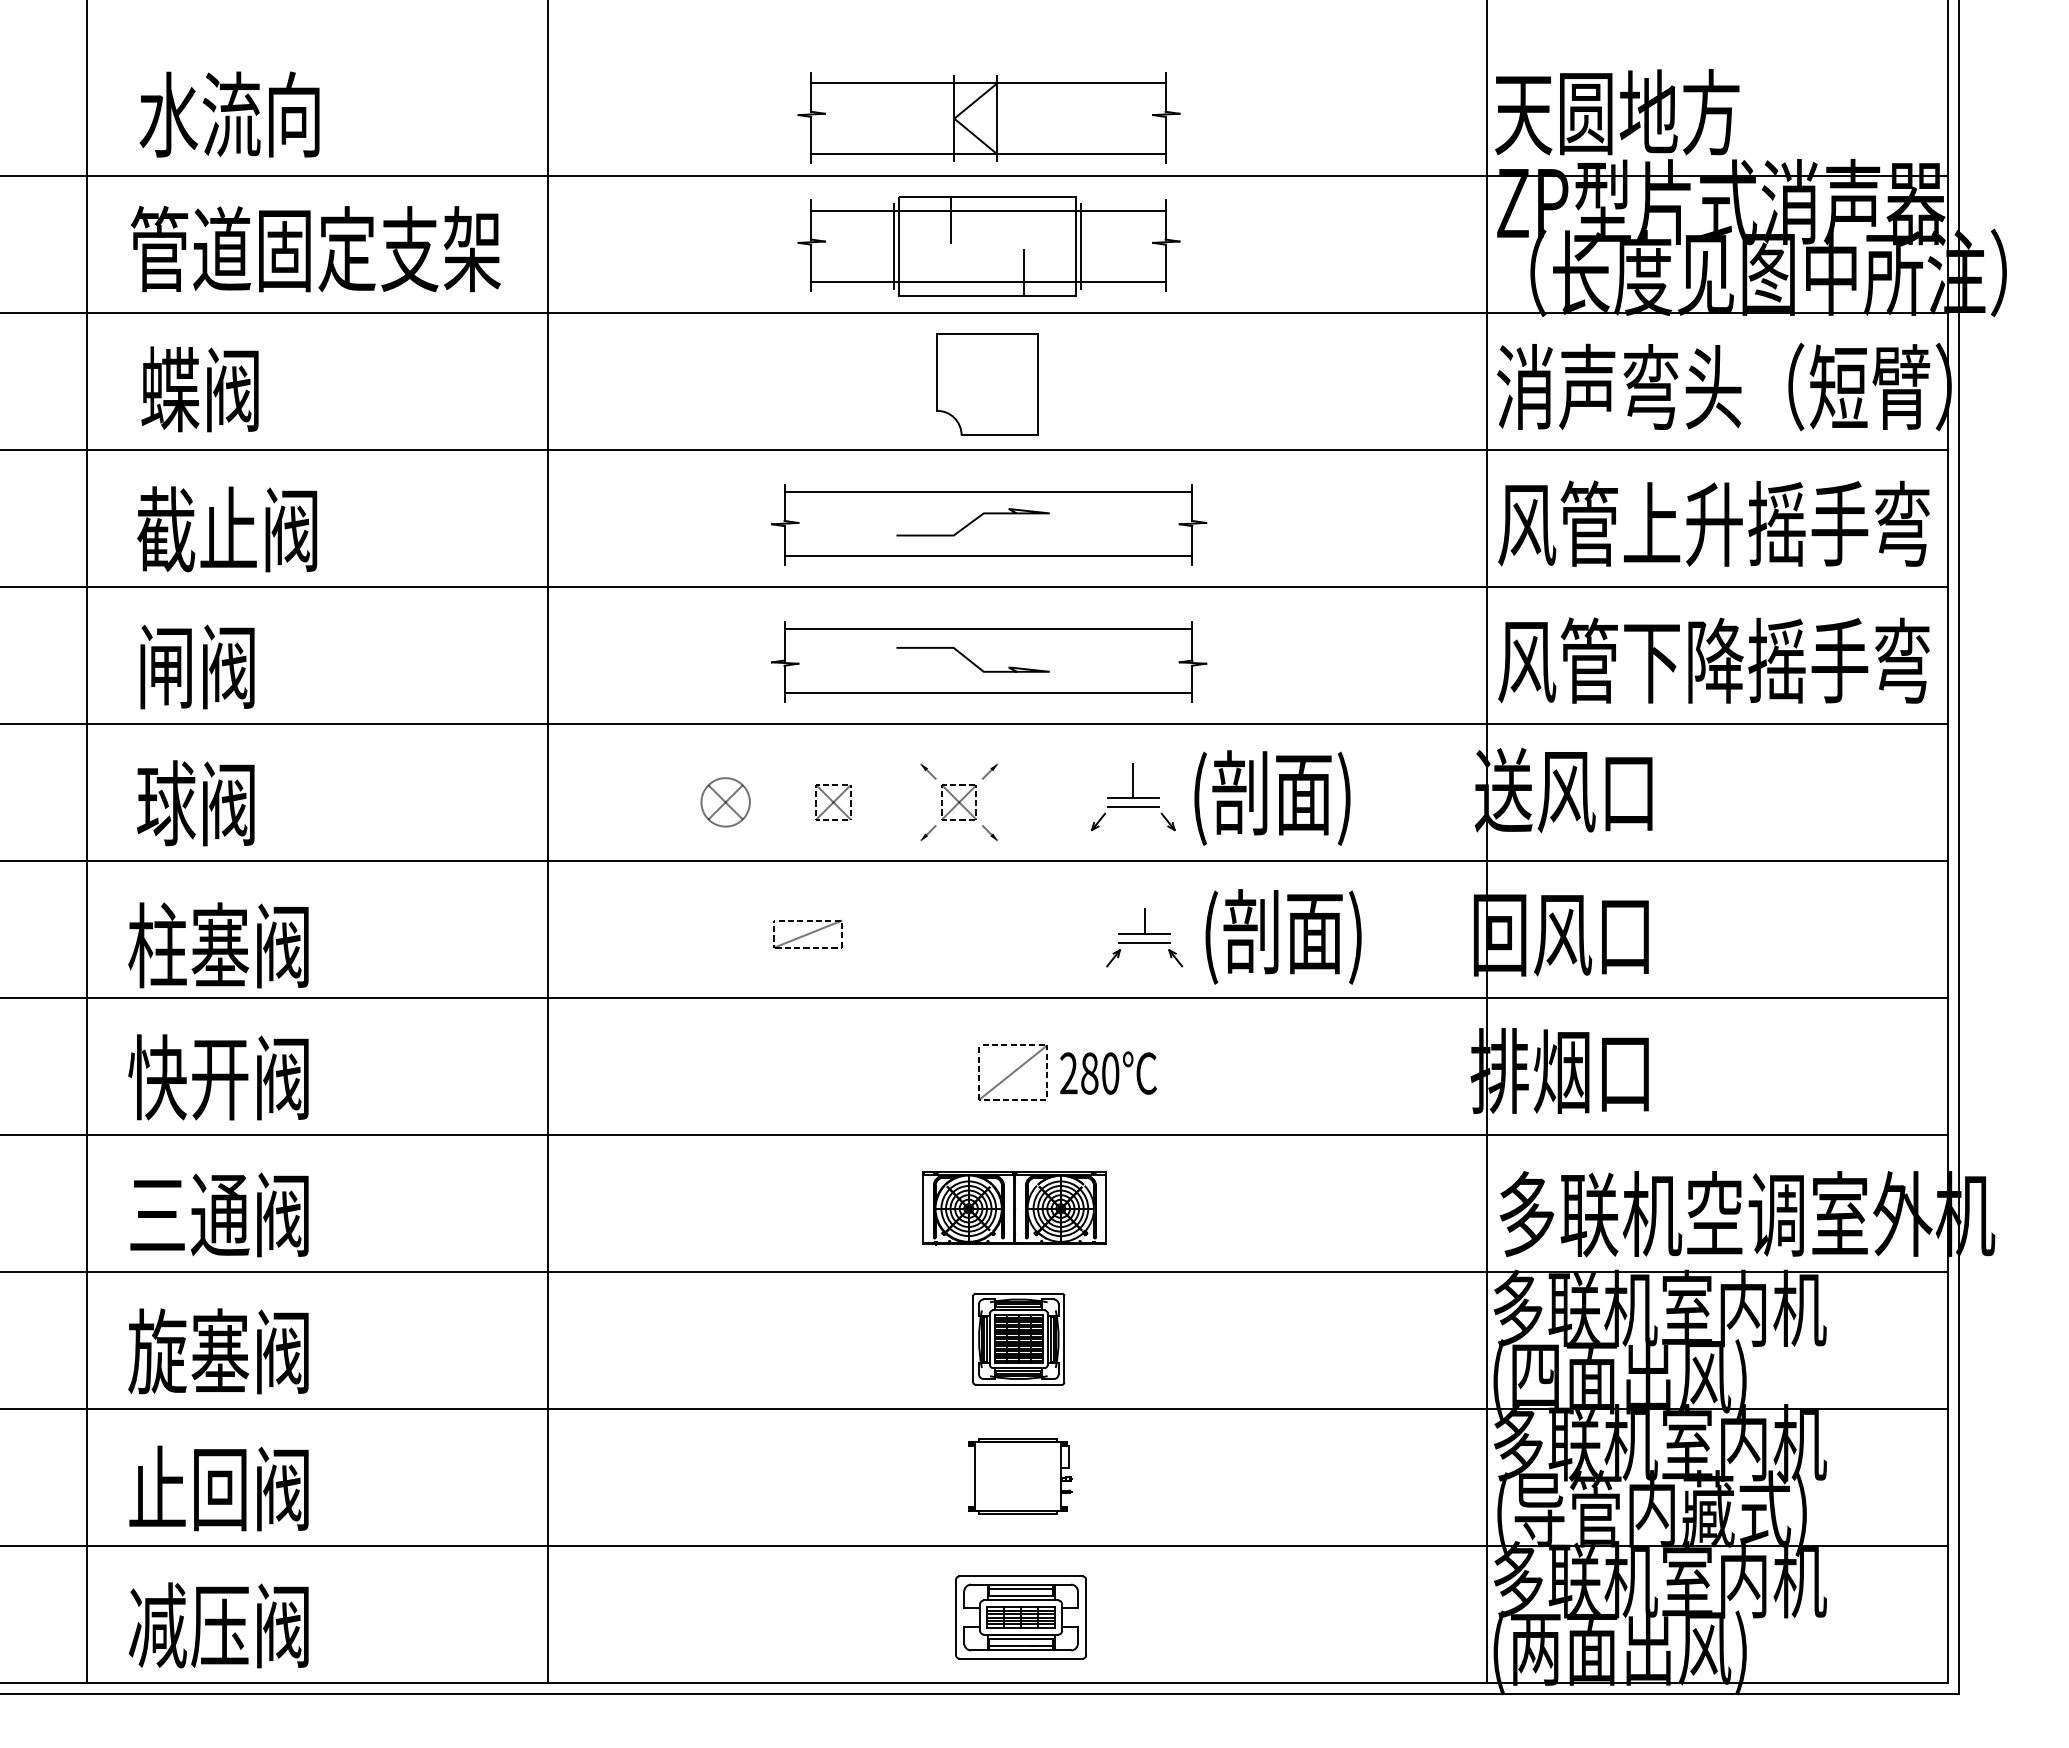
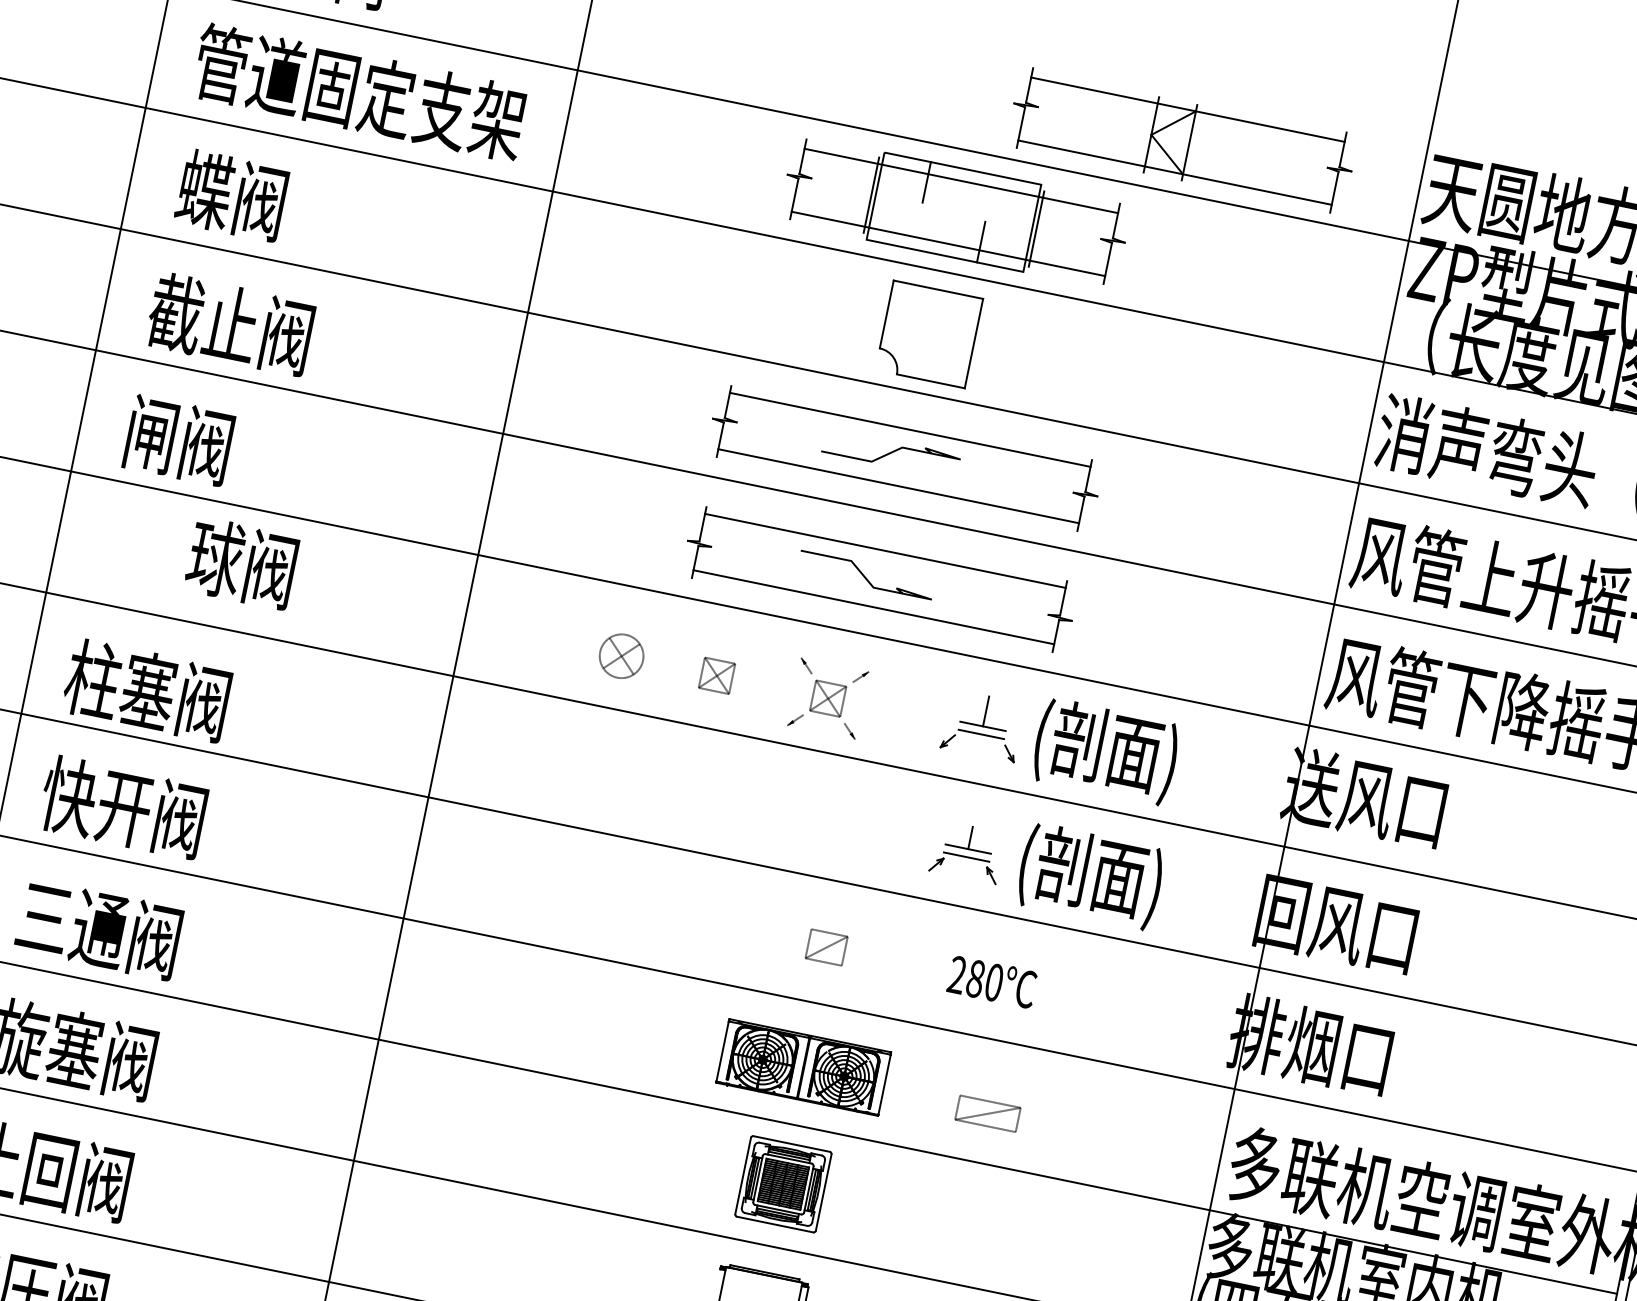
part: (988, 117) -> (1181, 140), moved
text: (195, 803) -> (241, 563), moved
part: (807, 933) -> (987, 1113), moved
part: (1012, 1072) -> (826, 947), size x0.6
text: (1108, 1072) -> (992, 981), moved

